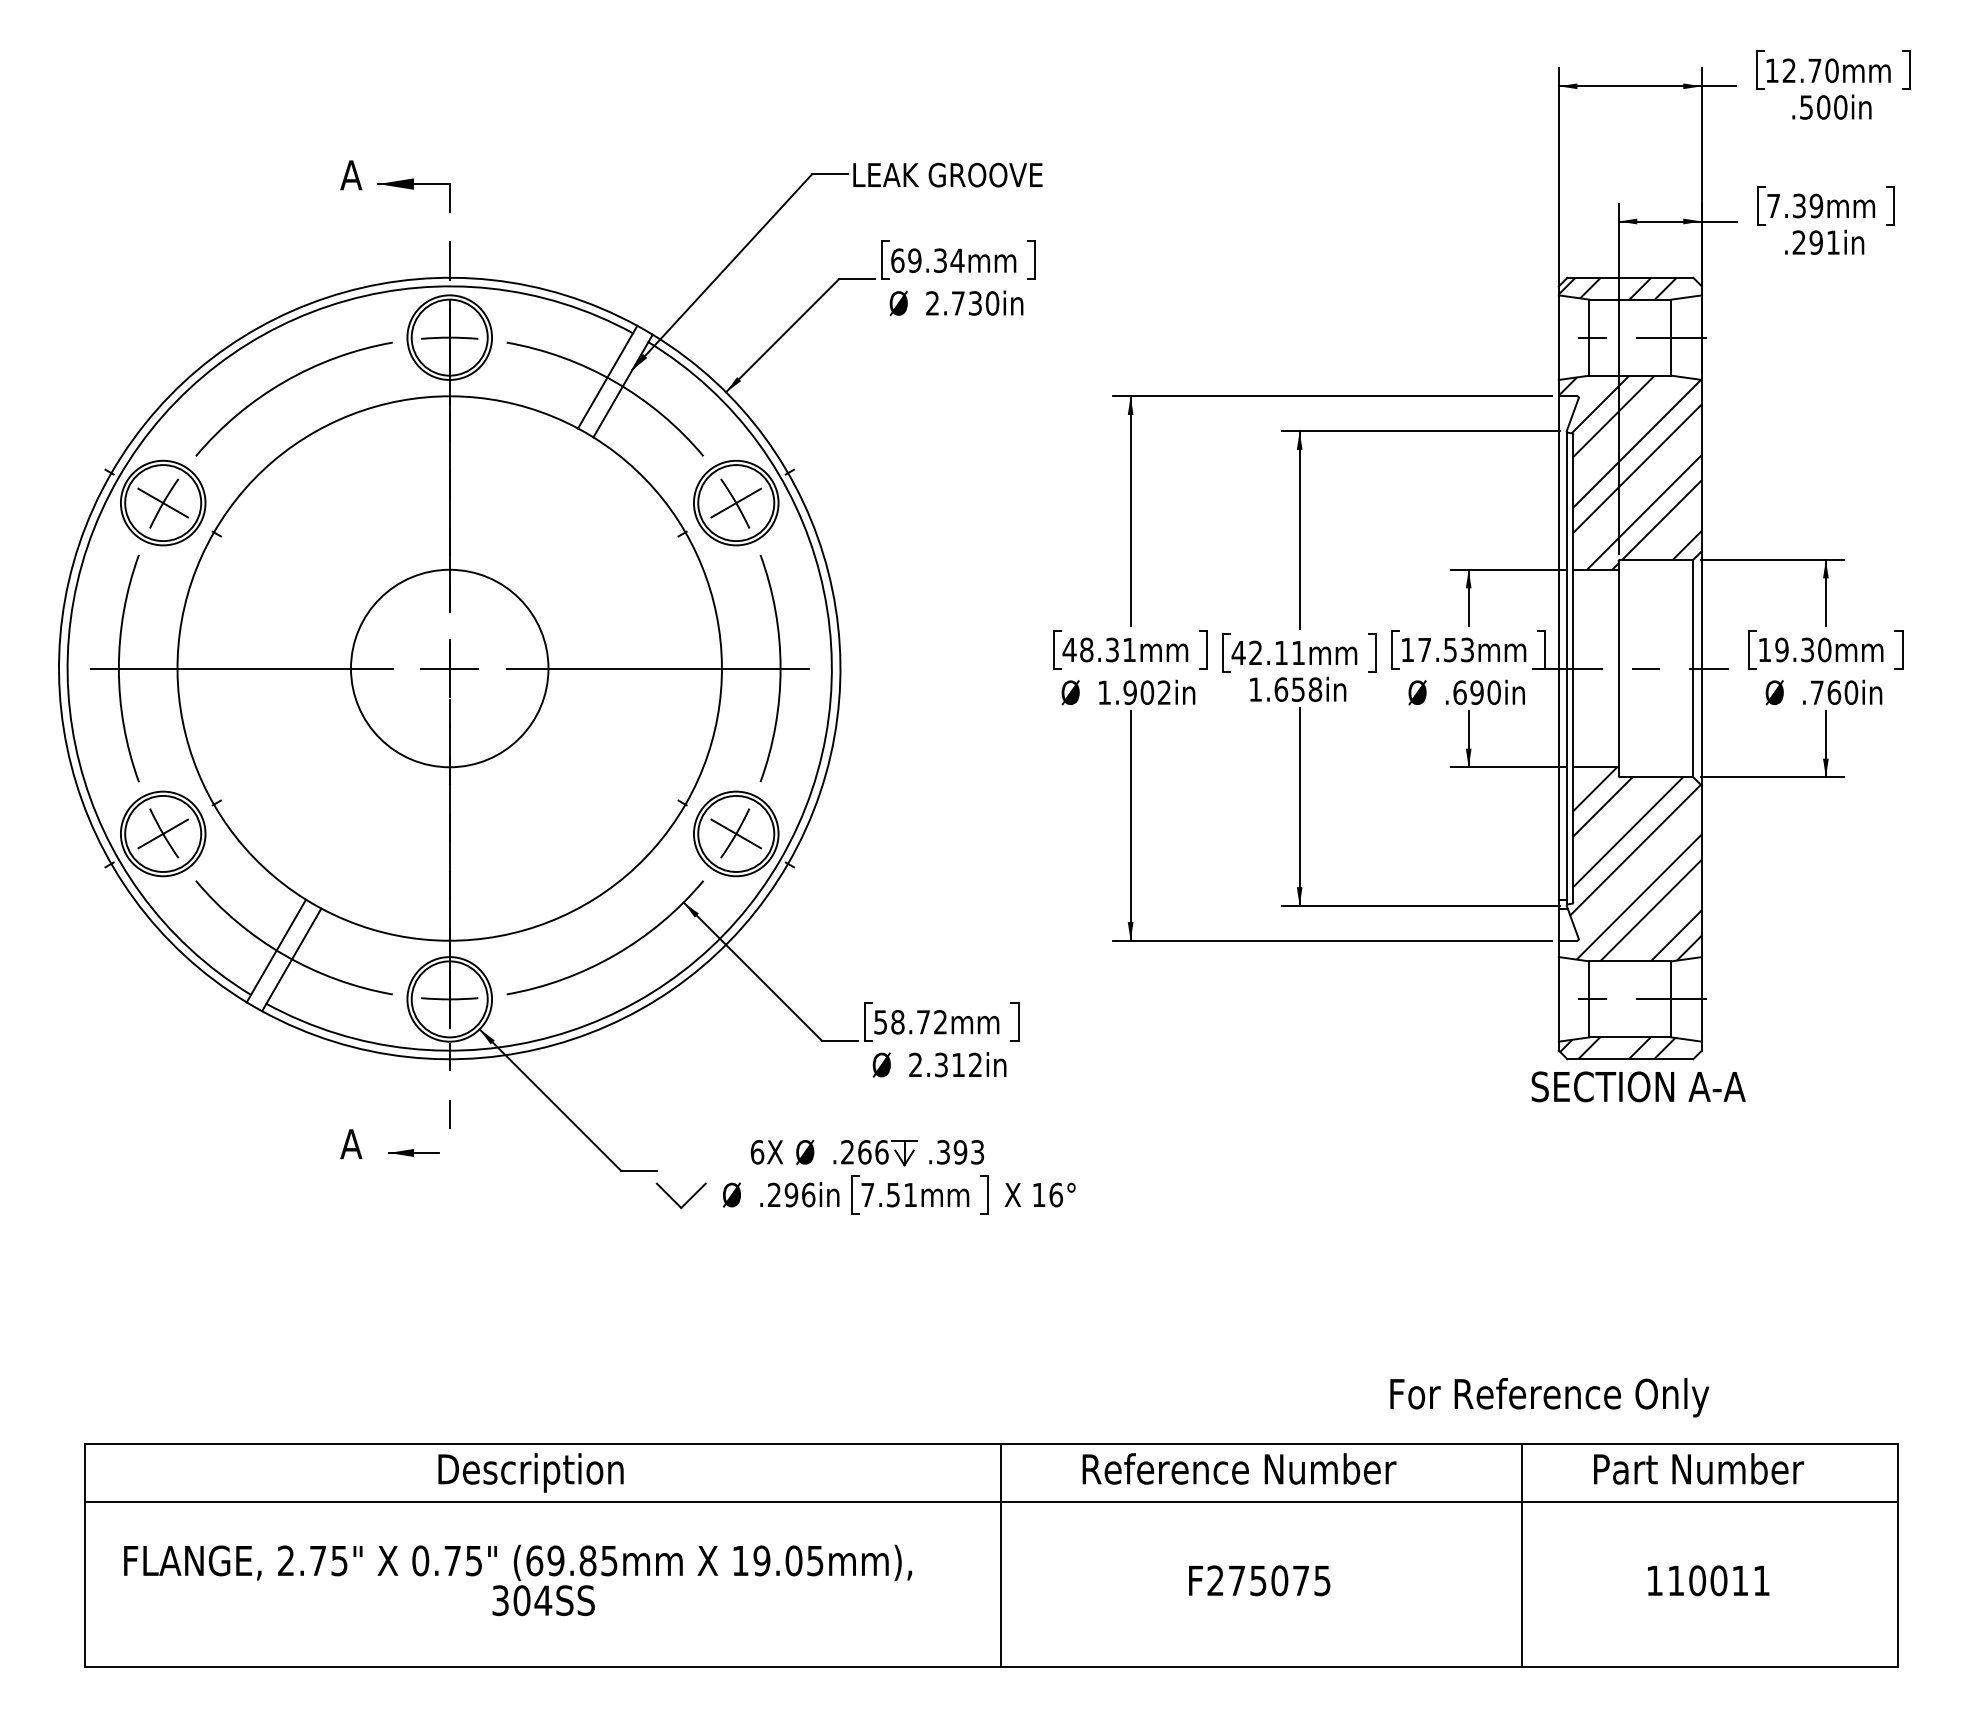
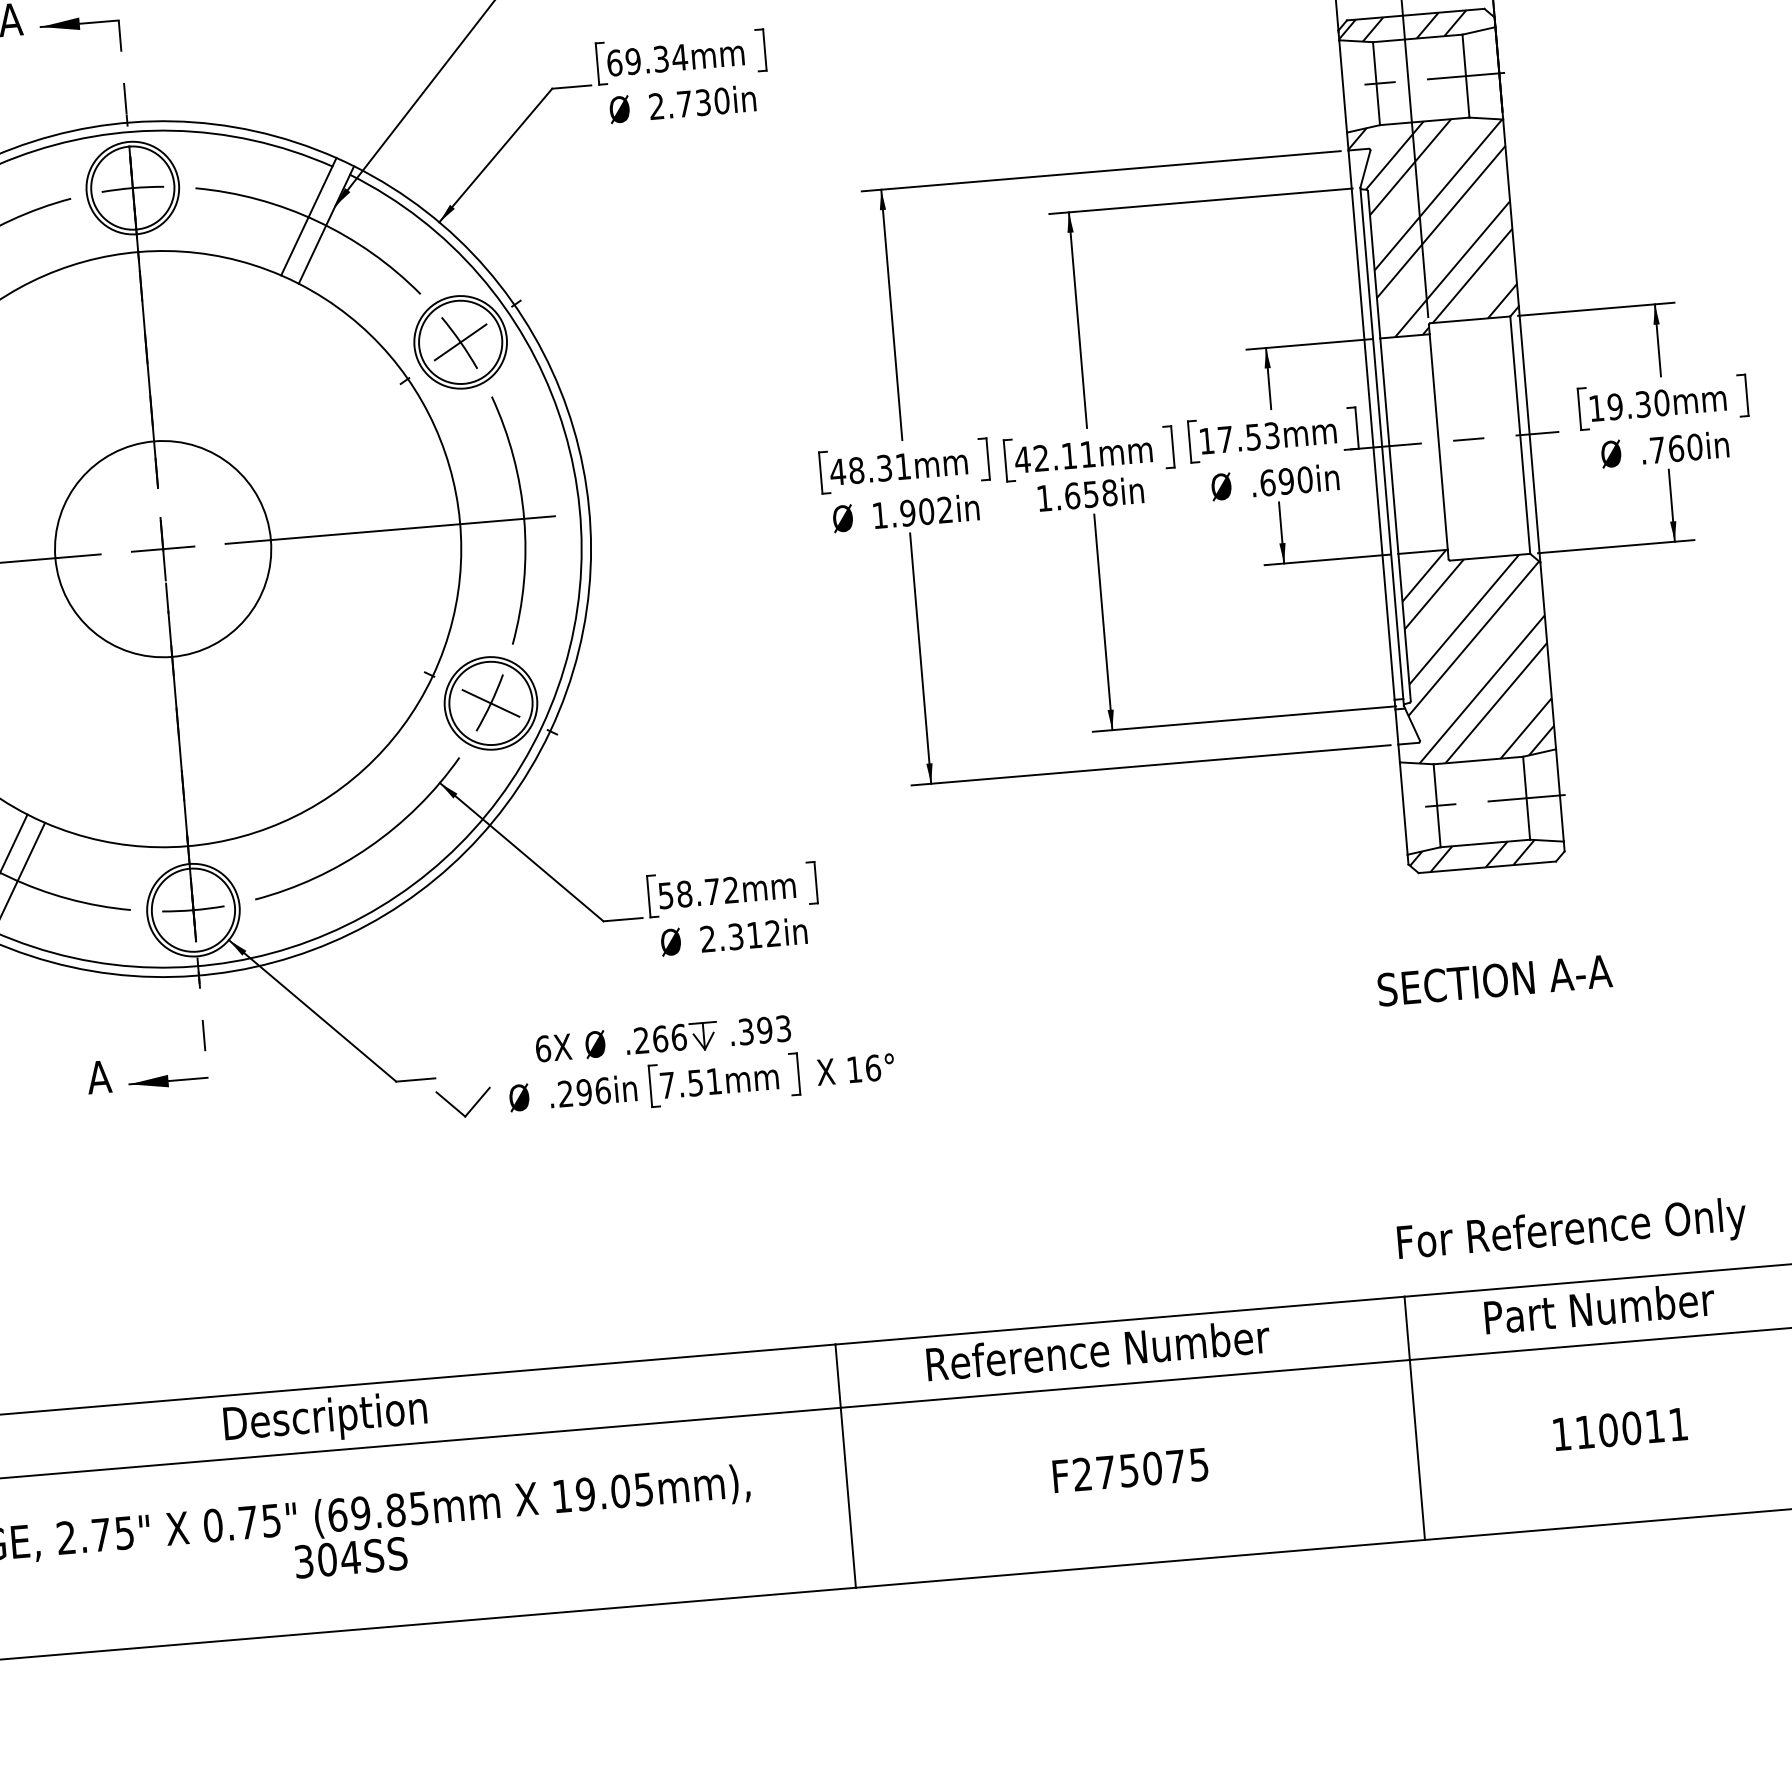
text: (1638, 1086) -> (1494, 980), moved
part: (413, 1152) -> (167, 1080), size x1.43
text: (1549, 1397) -> (1571, 1231), moved

